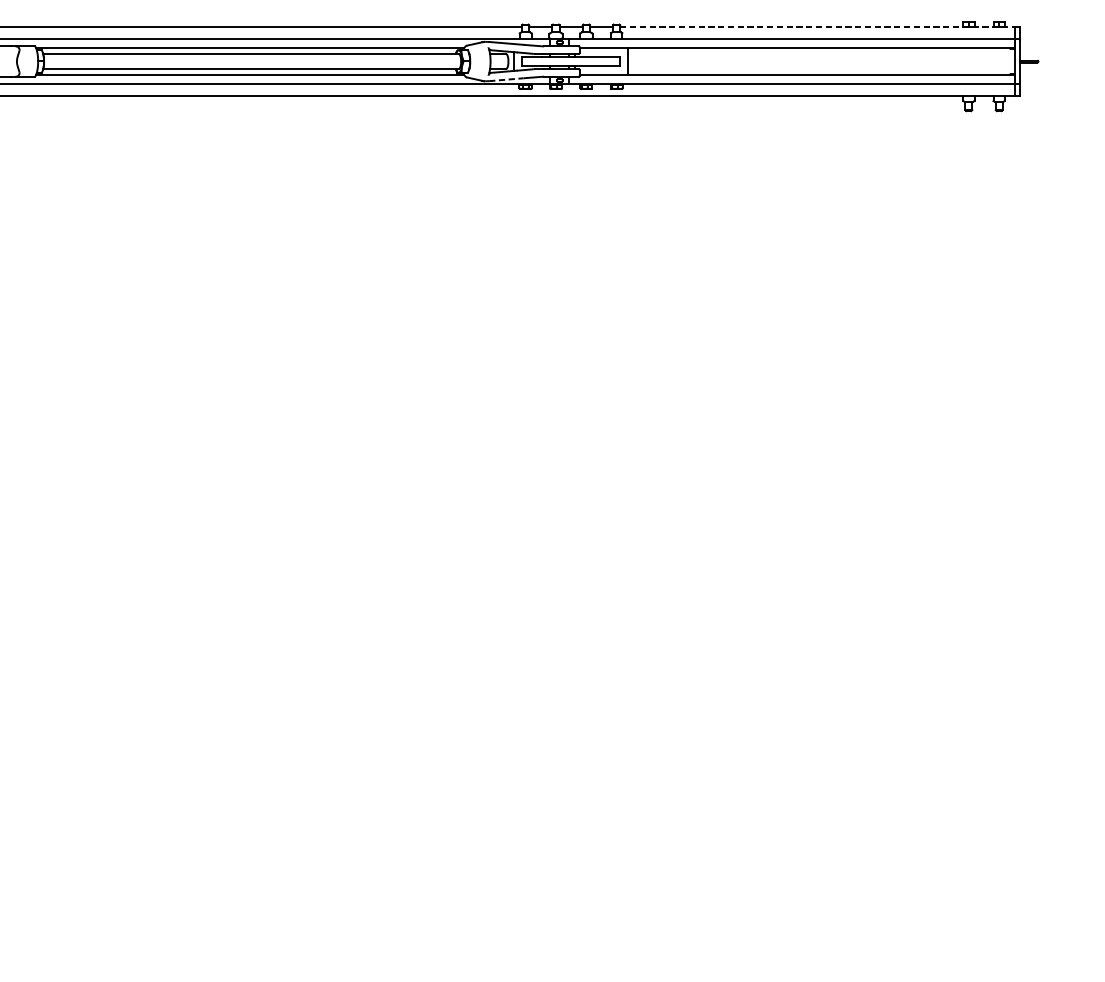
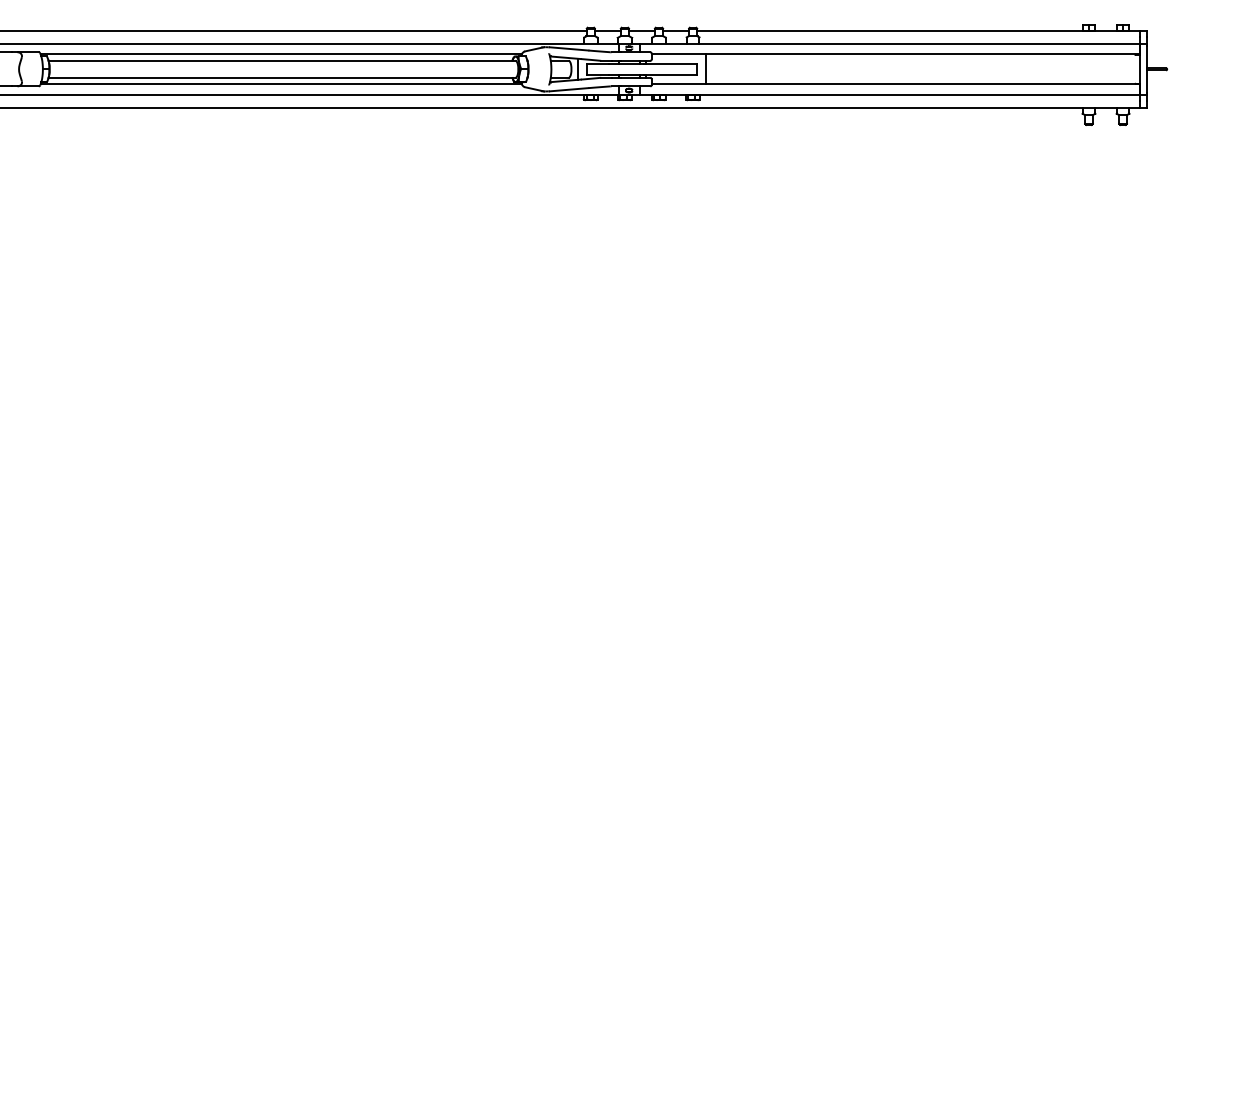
line: (817, 27) -> (918, 30), dashed -> solid
line: (506, 79) -> (569, 89), dashed -> solid

